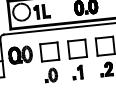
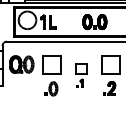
part: (78, 59) -> (81, 75), size x0.6

